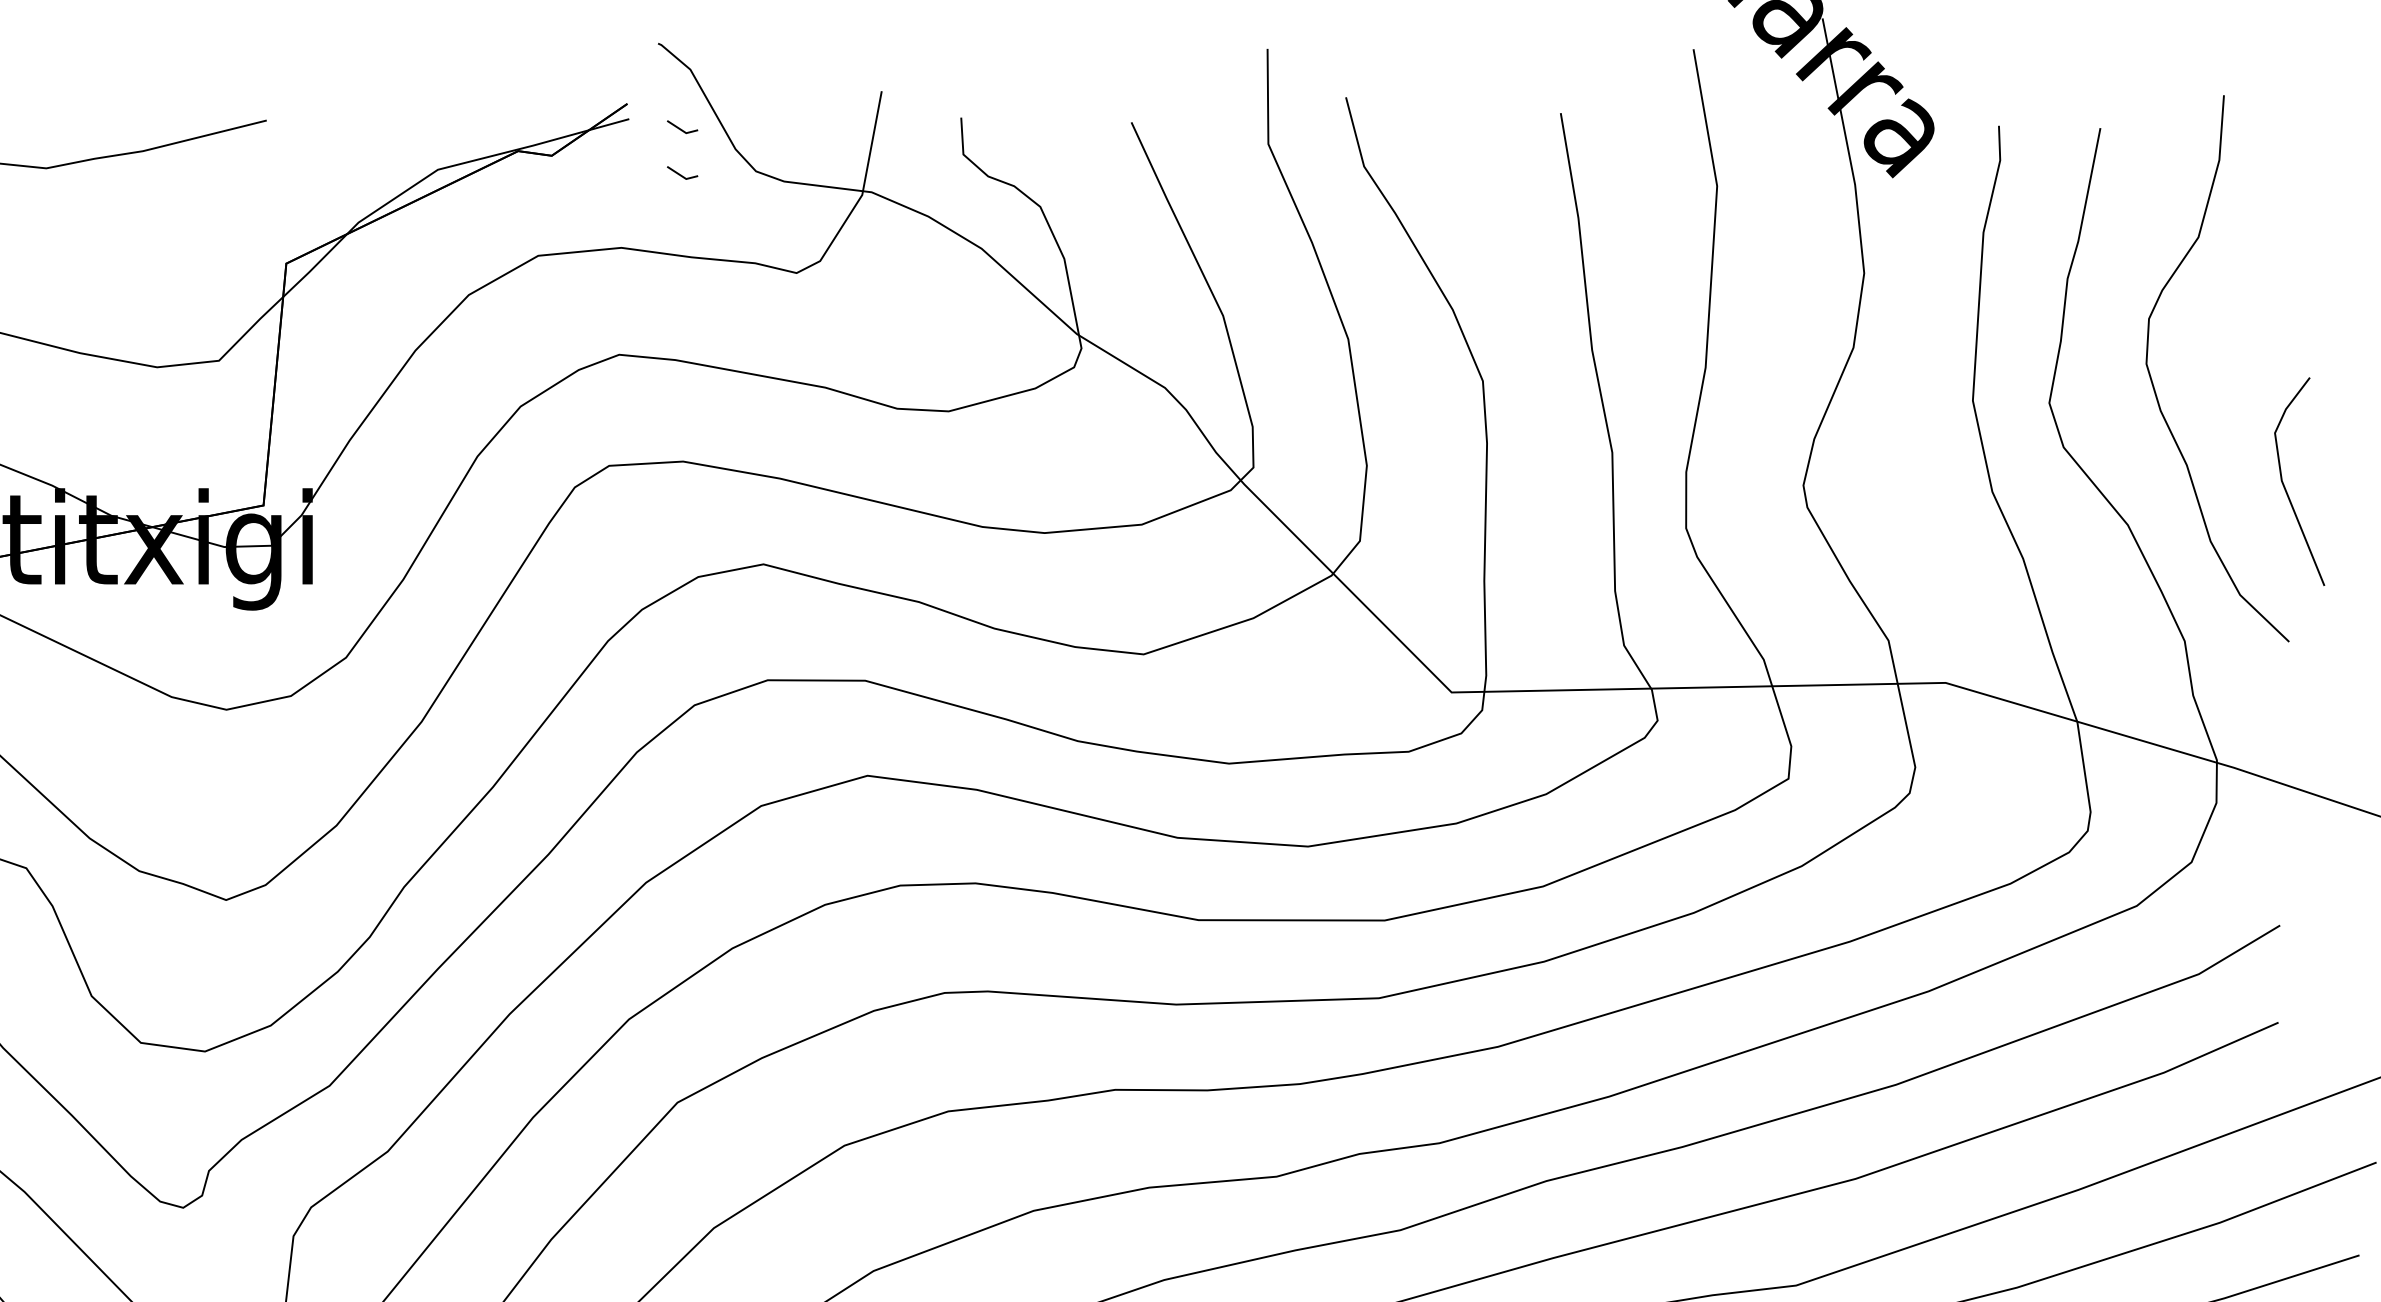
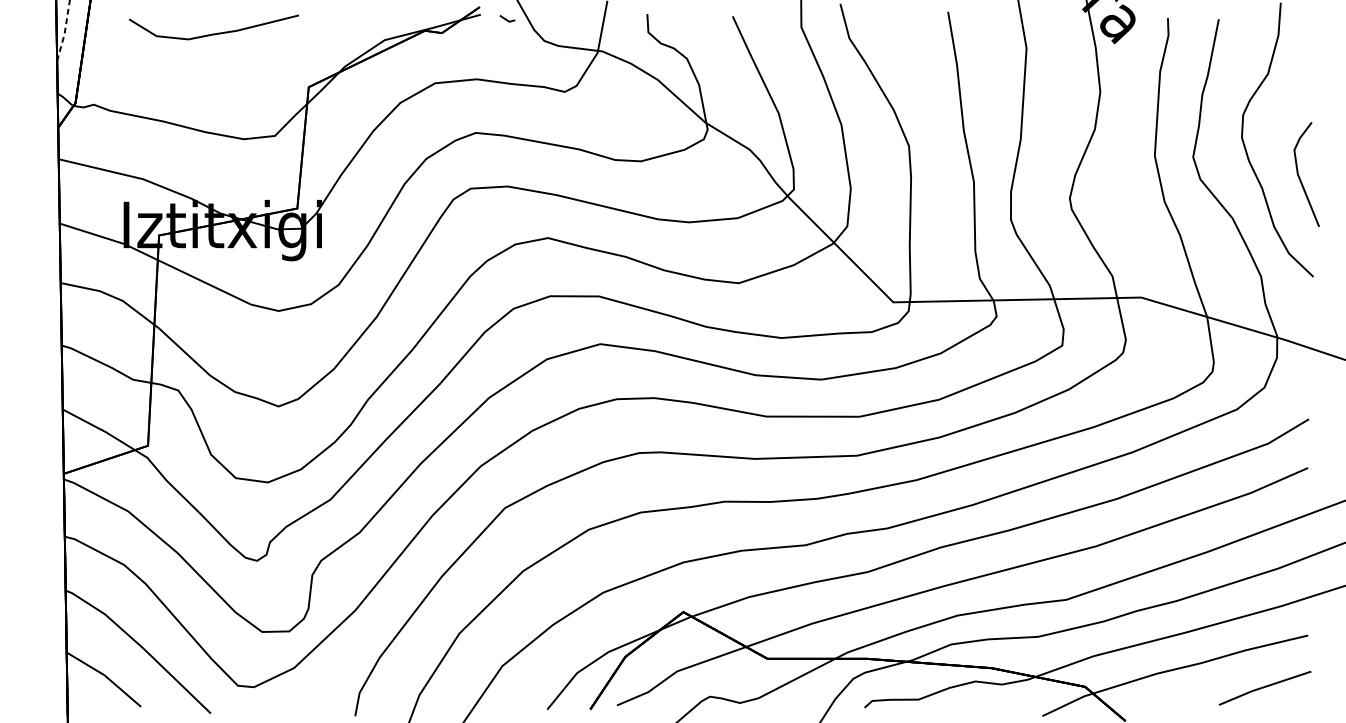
line: (680, 172) -> (506, 41), removed
line: (2287, 487) -> (1300, 177), moved

